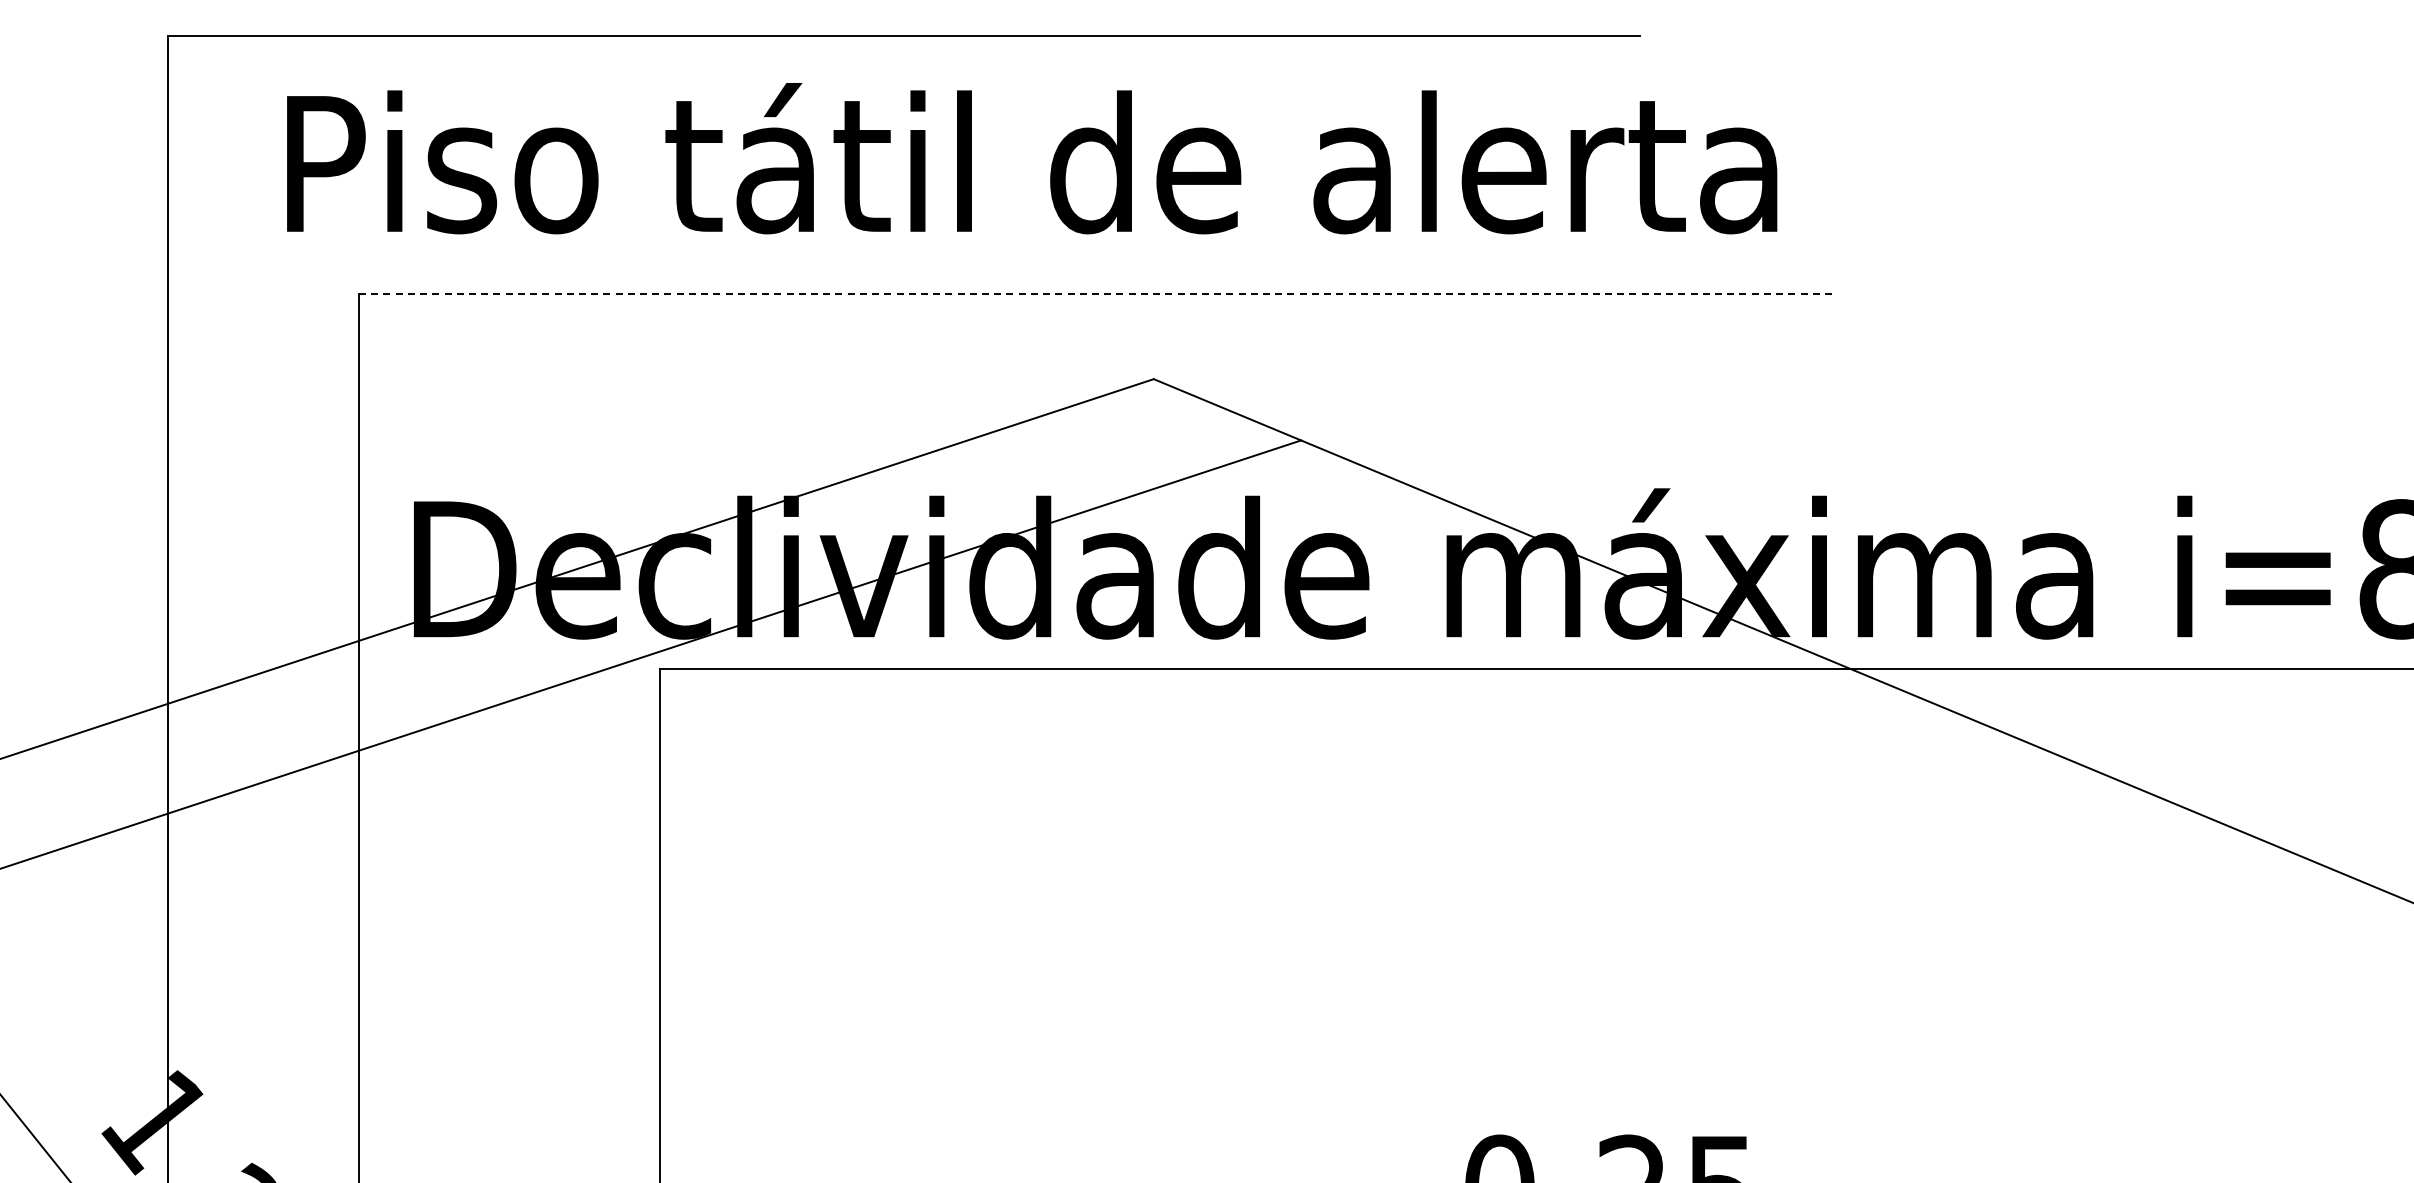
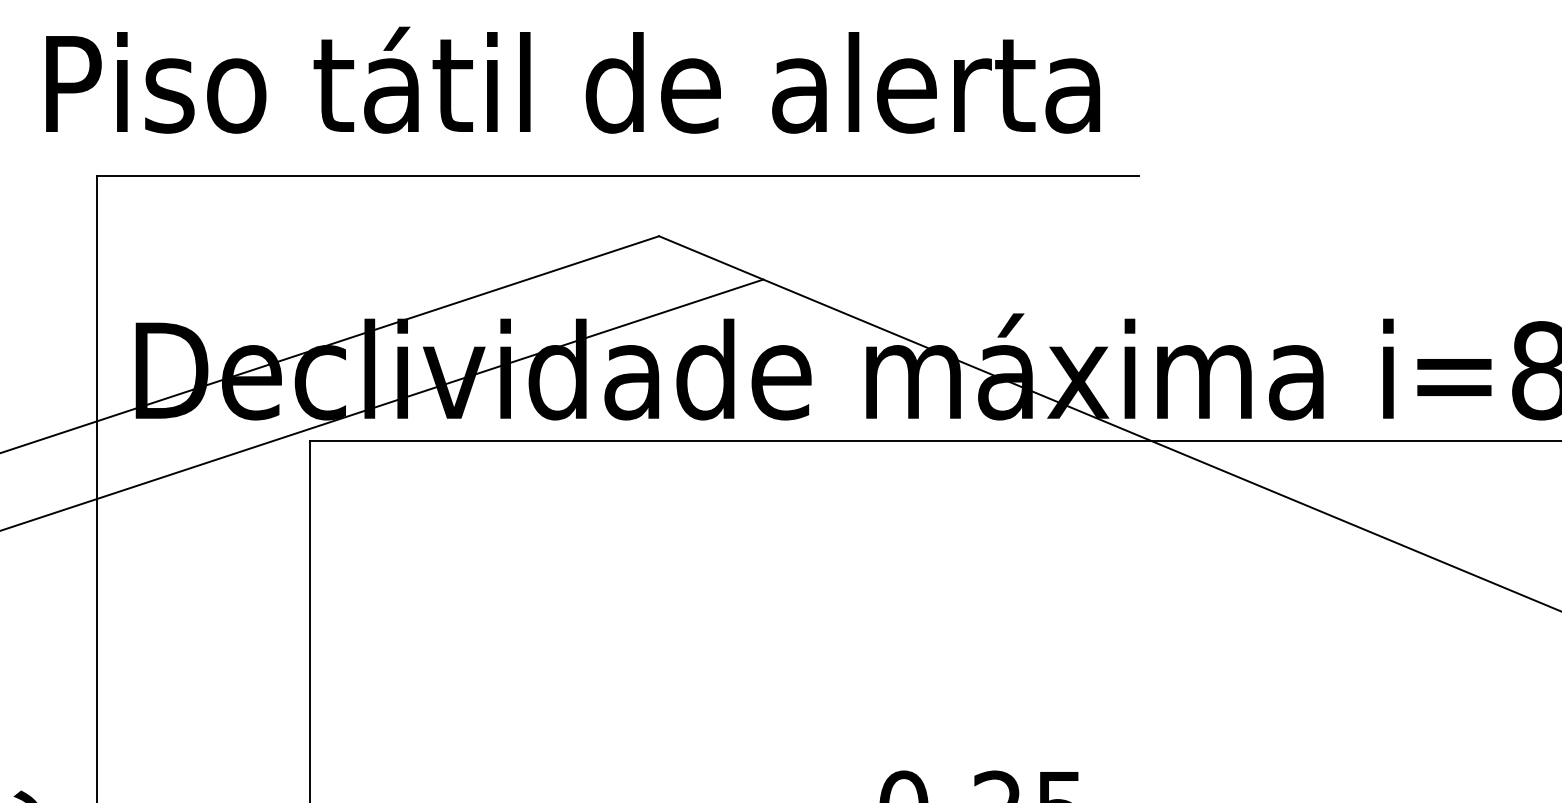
line: (1095, 293) -> (617, 175), dashed -> solid

